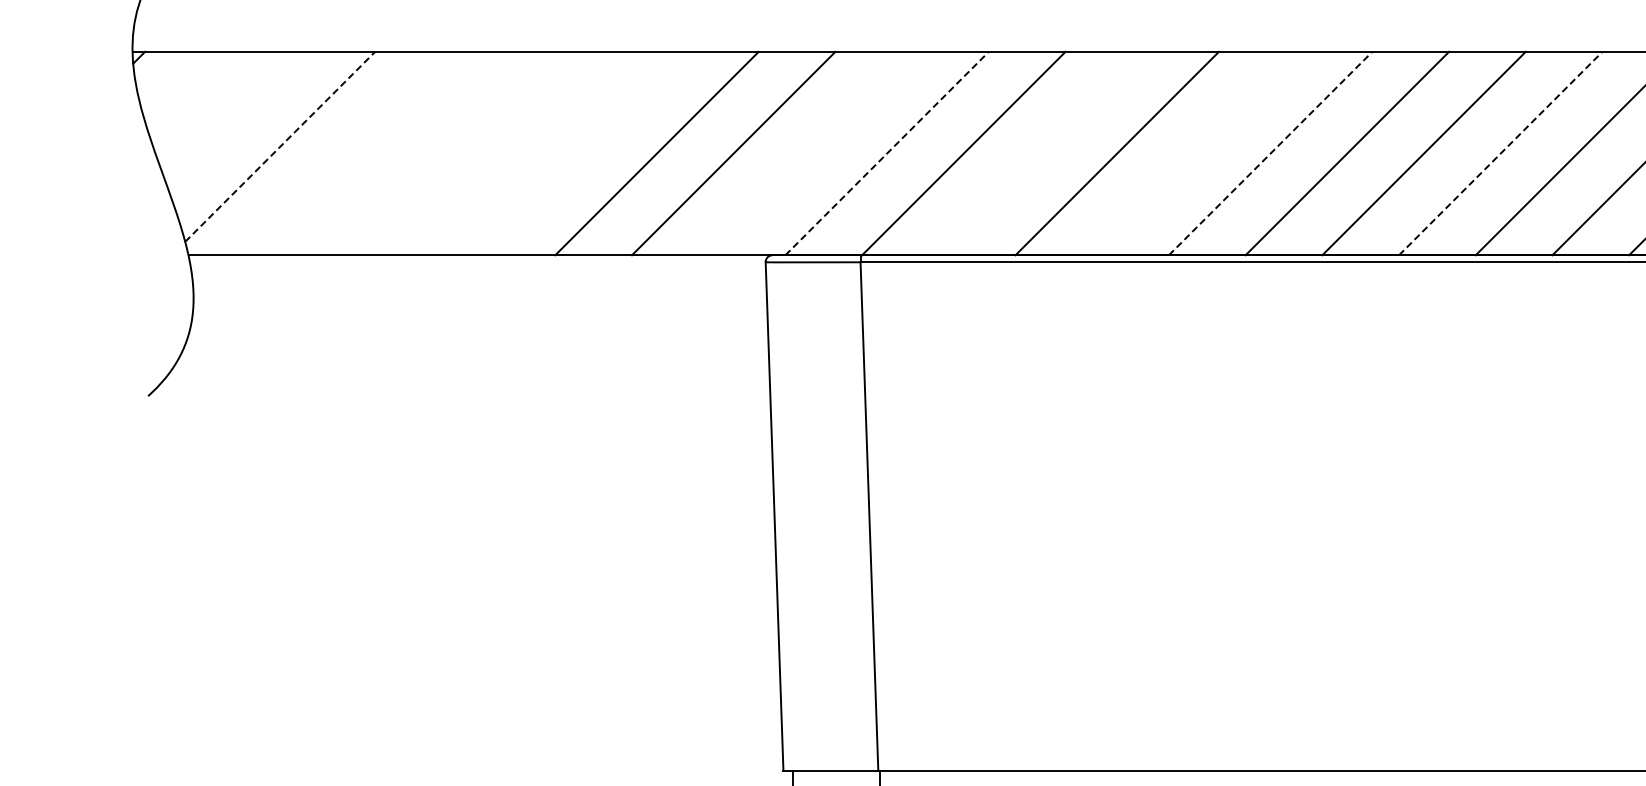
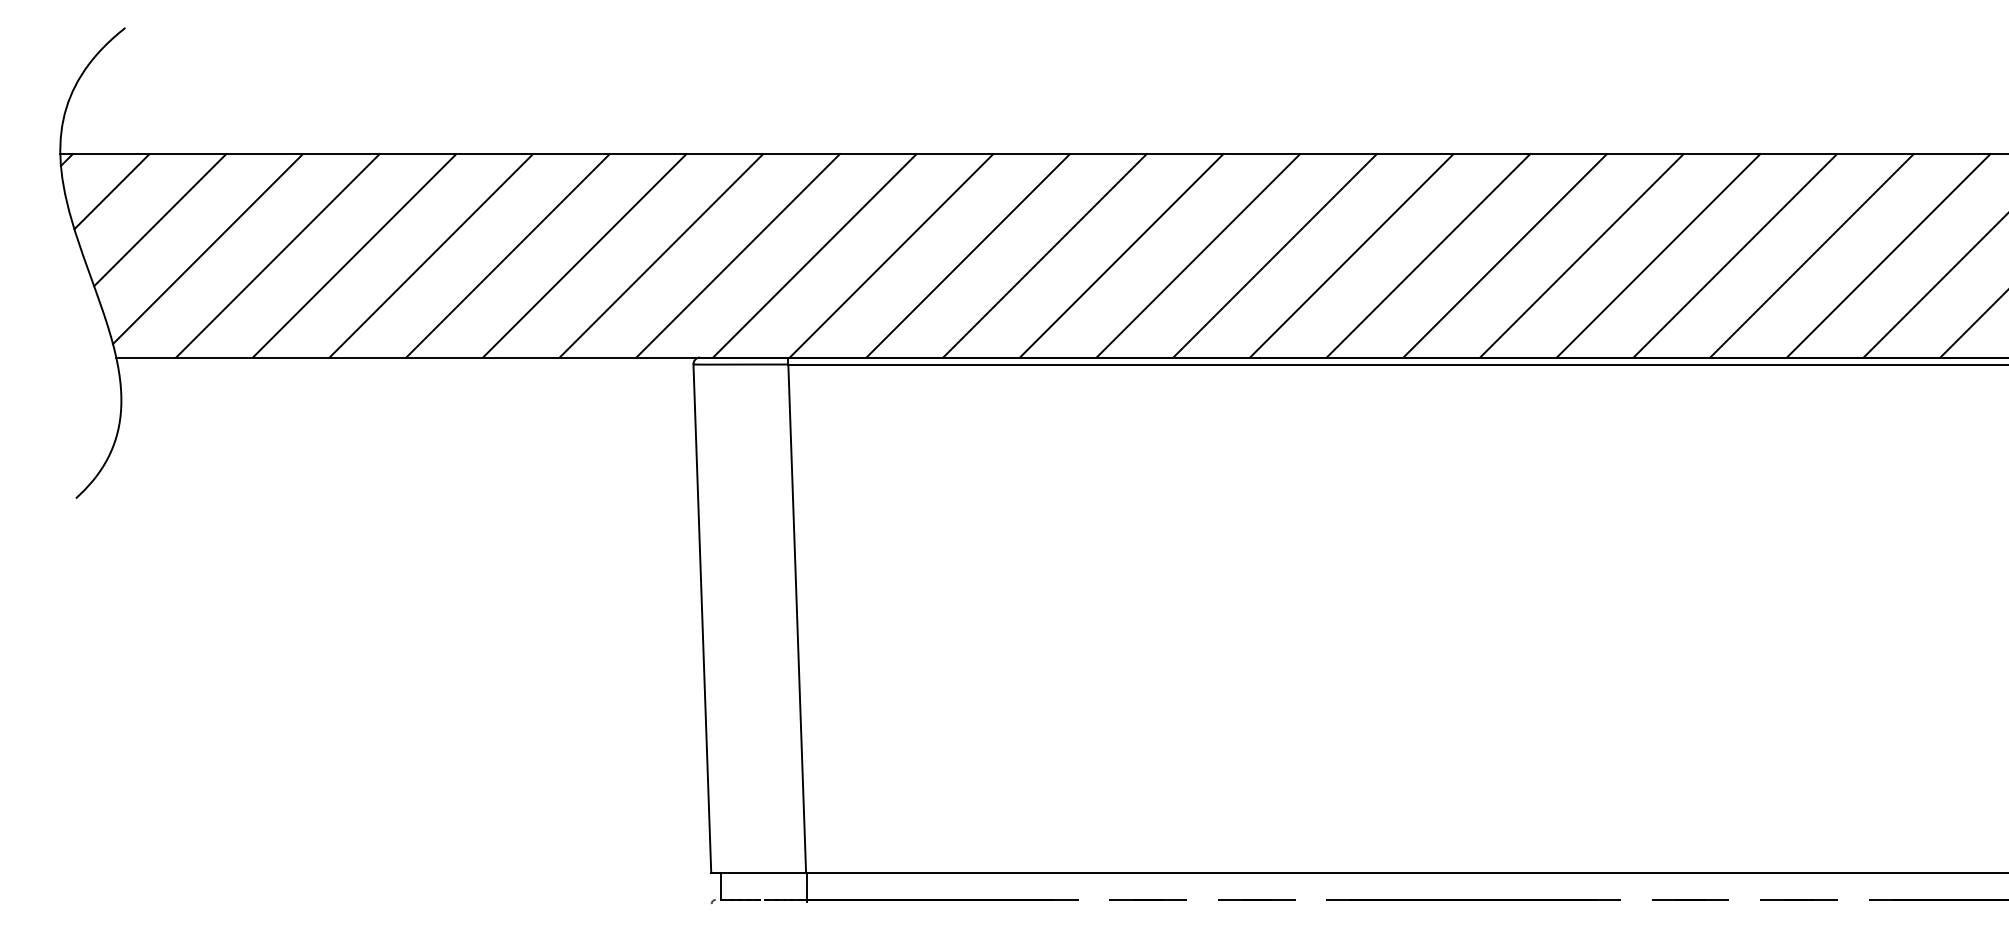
line: (183, 89) -> (111, 191), added
line: (232, 118) -> (160, 220), added
line: (280, 146) -> (208, 248), dashed -> solid
line: (349, 153) -> (277, 255), added
line: (426, 153) -> (354, 255), added
line: (503, 153) -> (431, 255), added
line: (579, 153) -> (507, 255), added
line: (809, 153) -> (737, 255), added
line: (886, 153) -> (814, 255), dashed -> solid
line: (1040, 153) -> (968, 255), added
line: (1193, 153) -> (1121, 255), added
line: (1270, 153) -> (1198, 255), dashed -> solid
line: (1500, 153) -> (1428, 255), dashed -> solid

